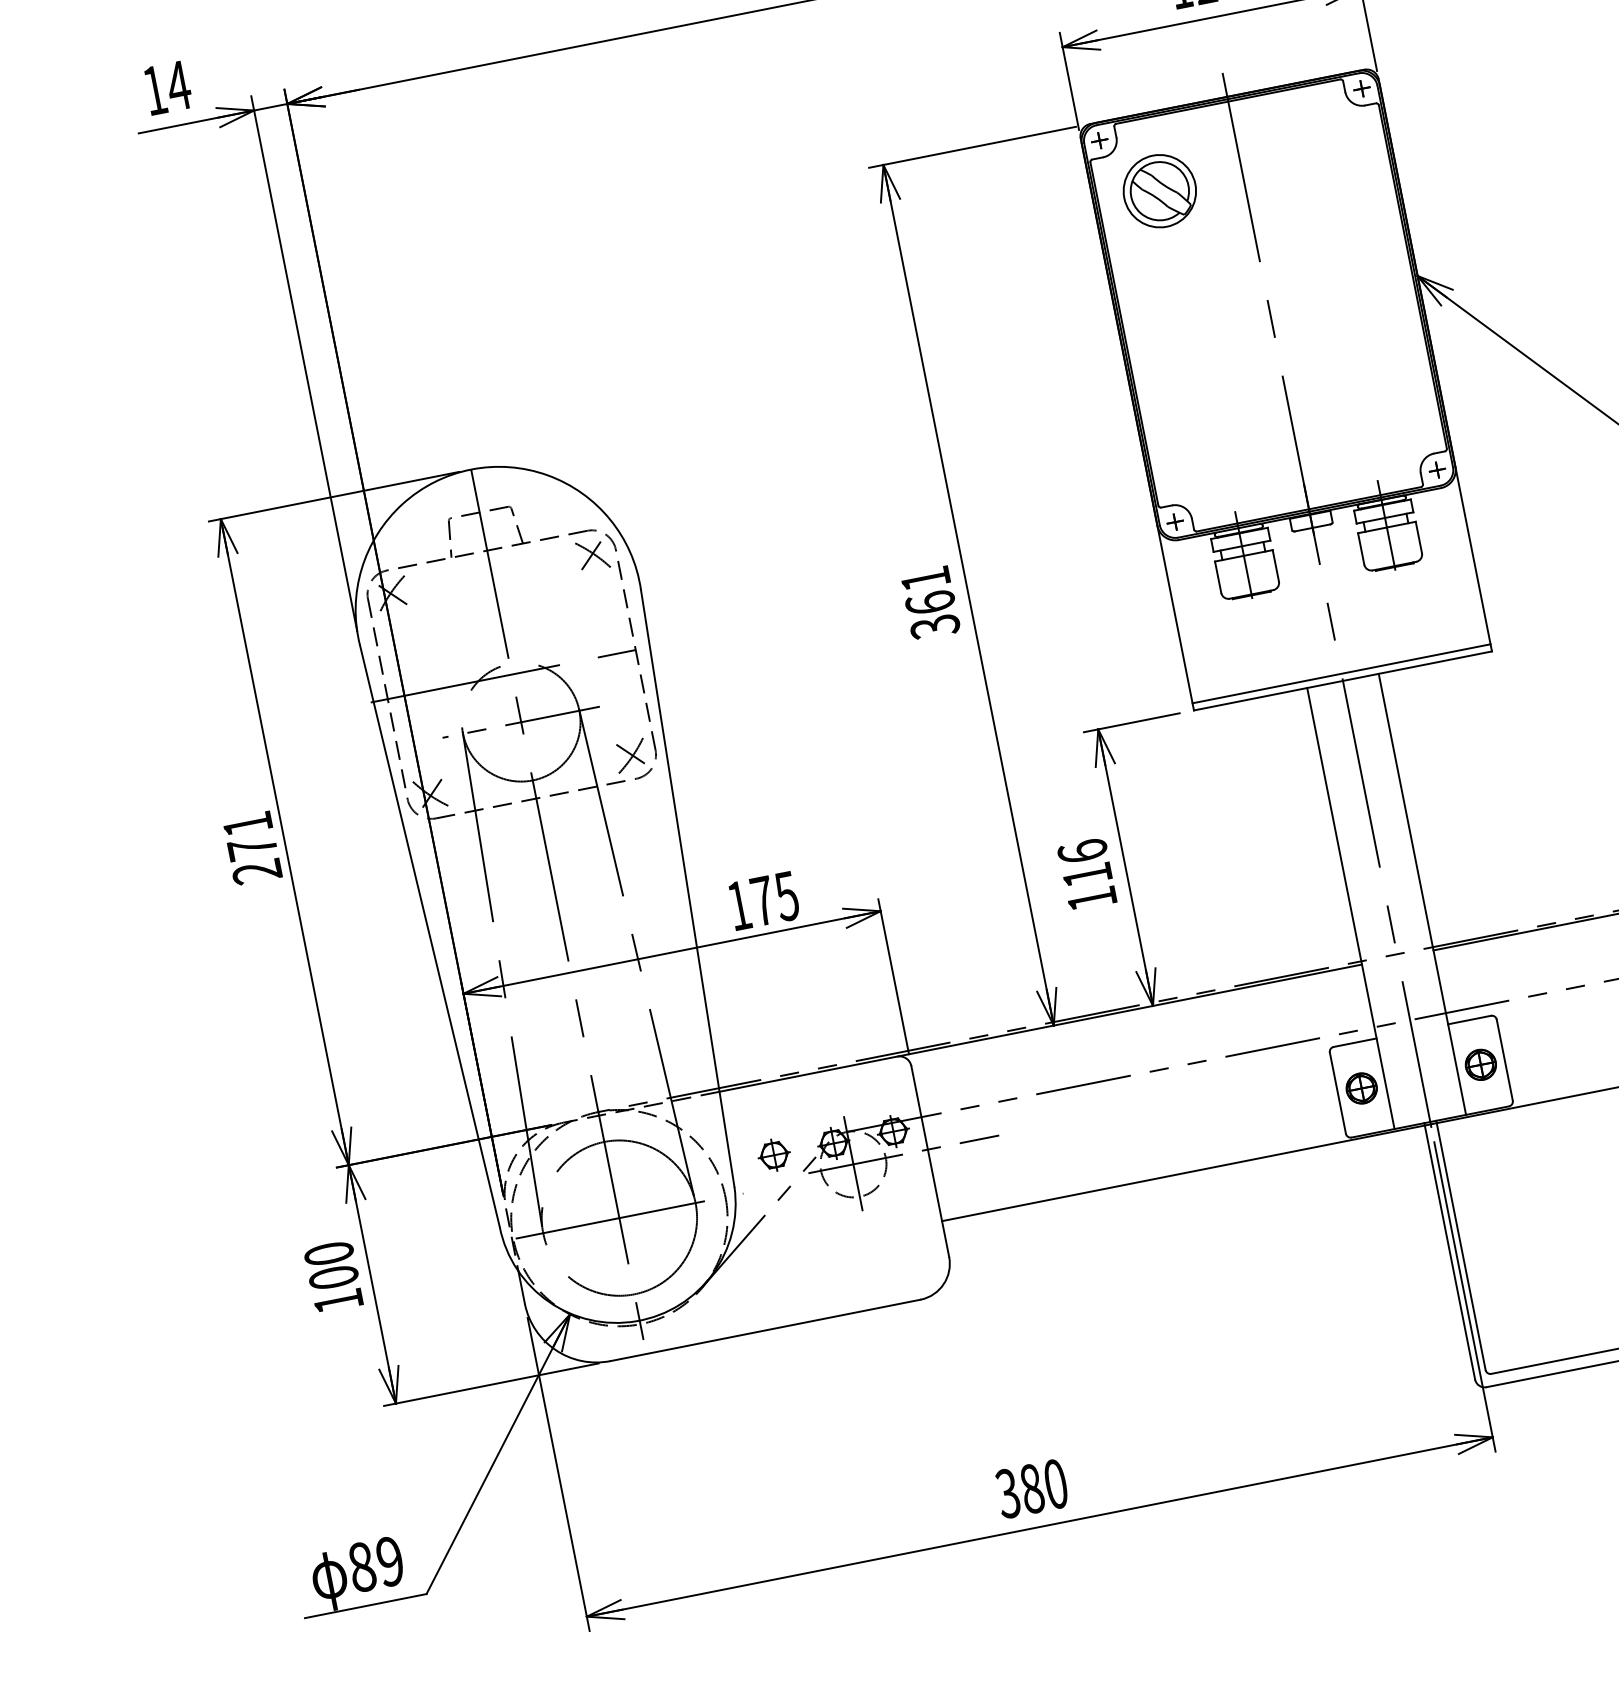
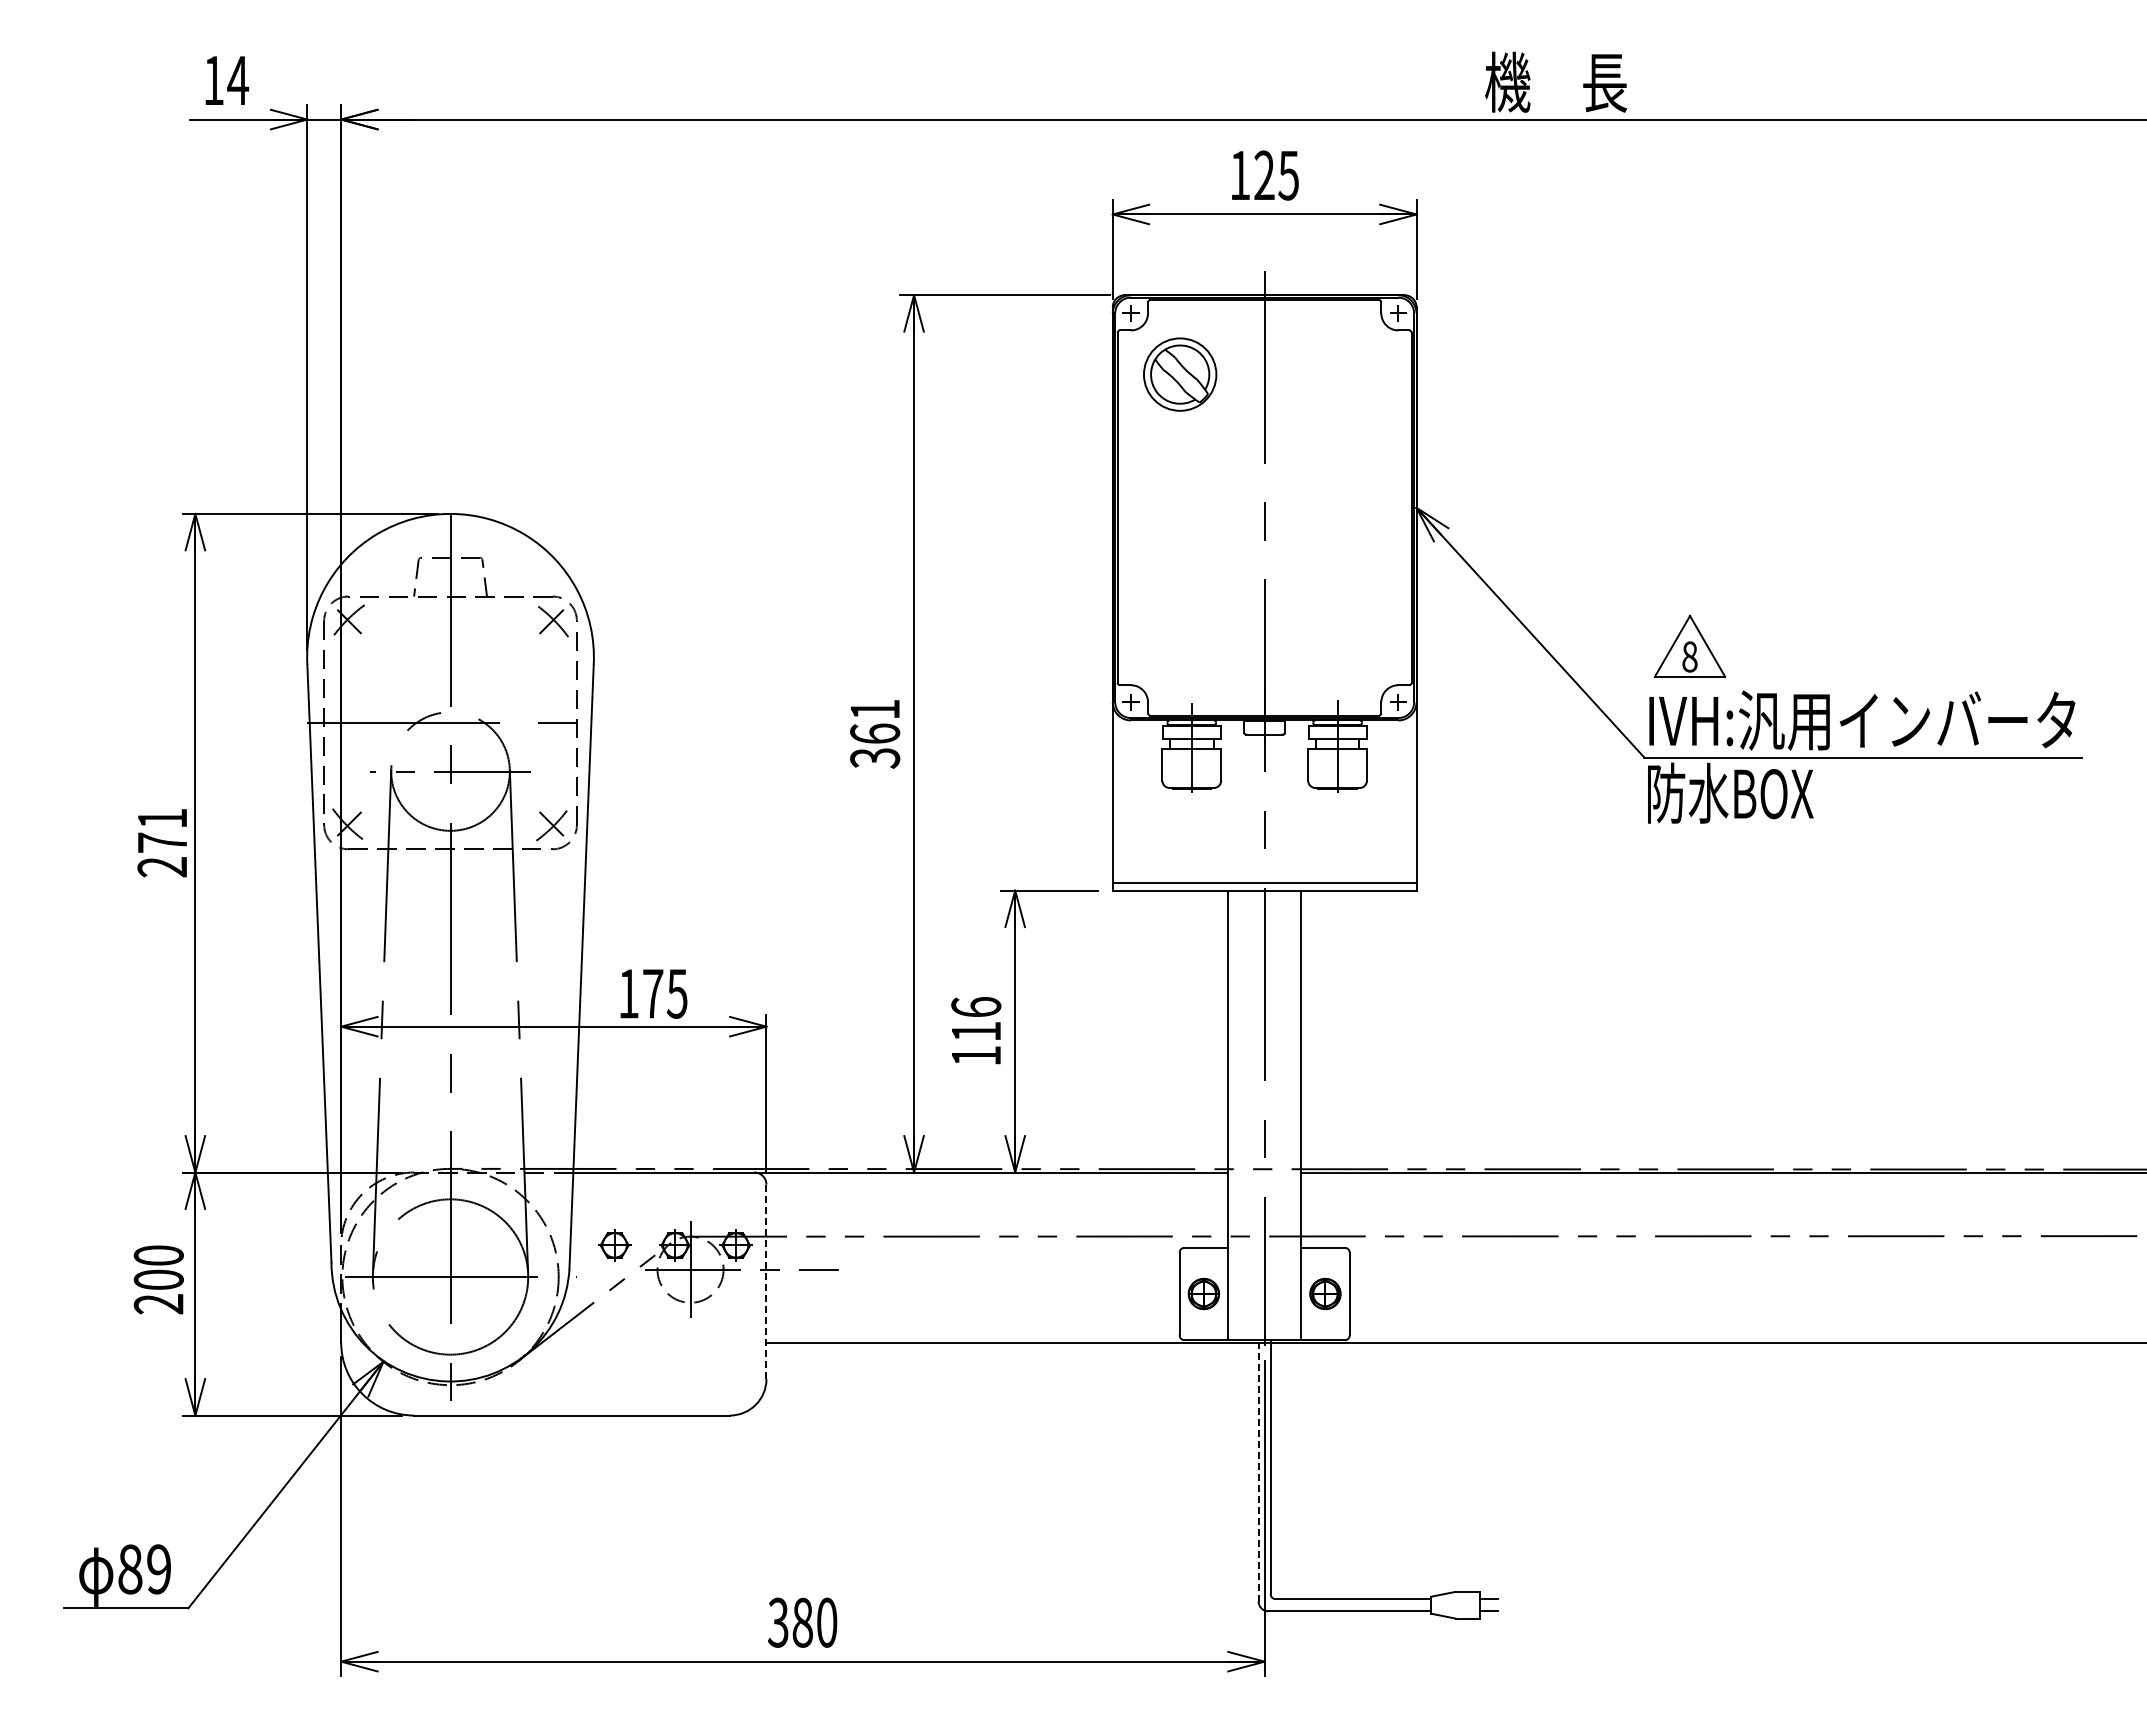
line: (930, 1161) -> (766, 1281), solid -> dashed
line: (1449, 1251) -> (1258, 1470), solid -> dashed
text: (338, 1301) -> (158, 1304), 100 -> 200

